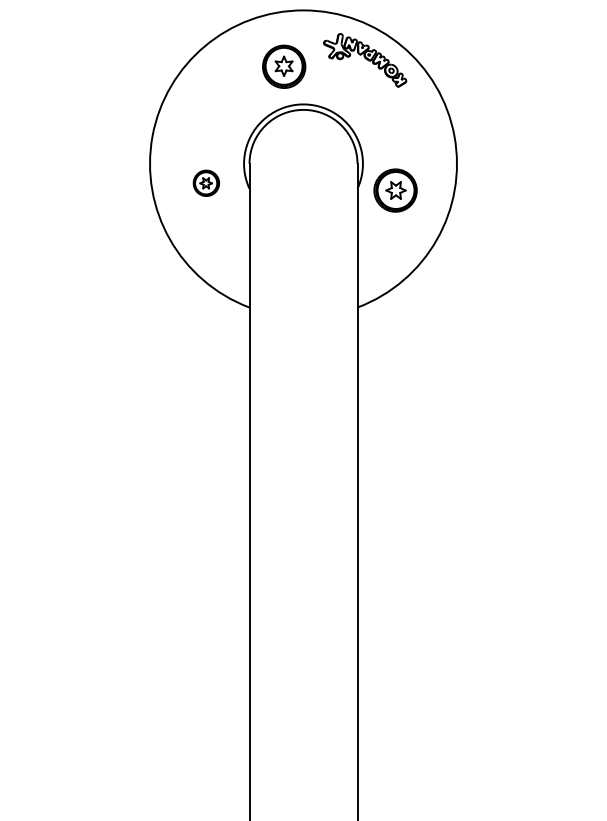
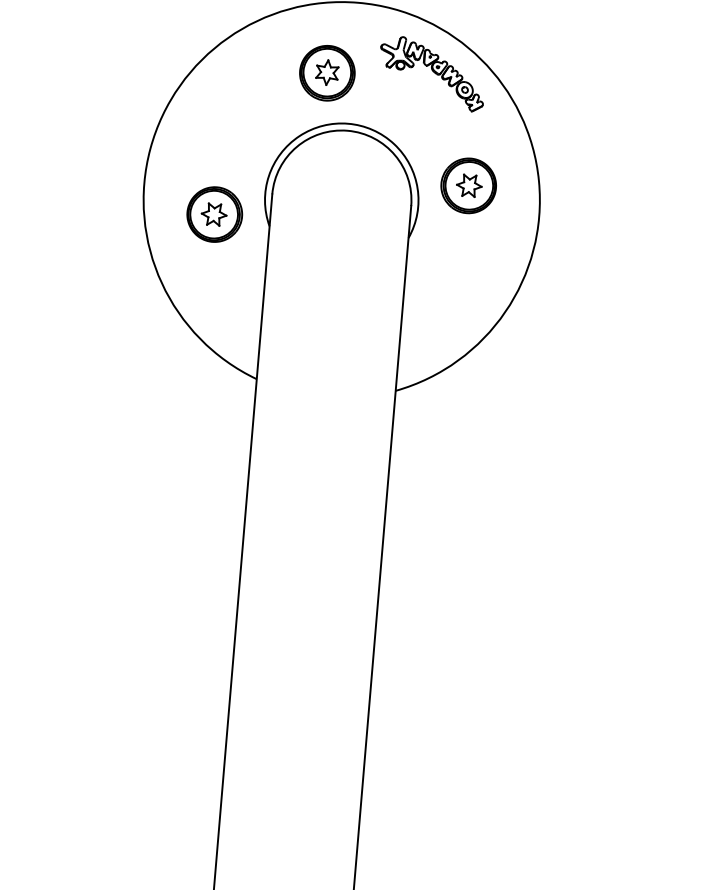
part: (206, 183) -> (214, 214), size x1.67
part: (395, 190) -> (468, 185), moved

